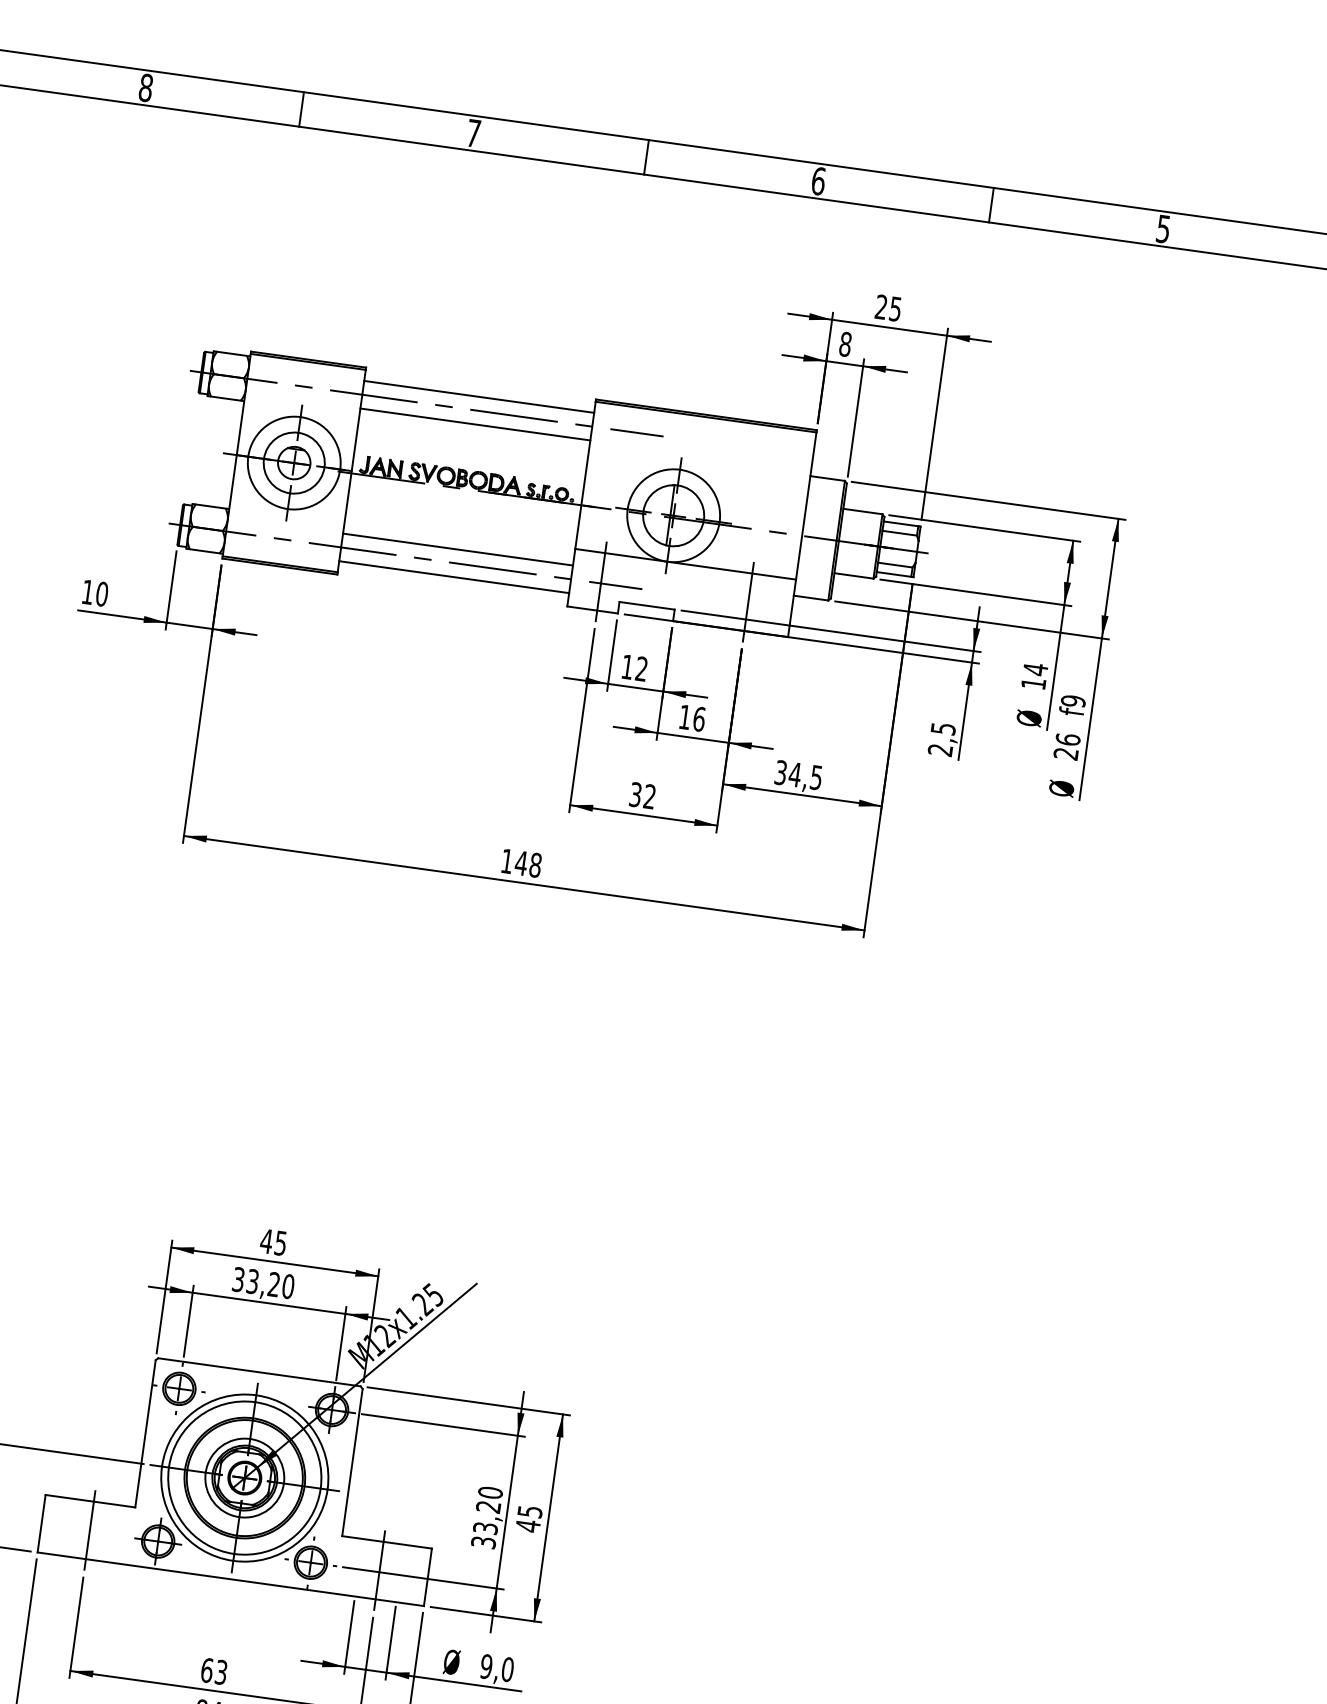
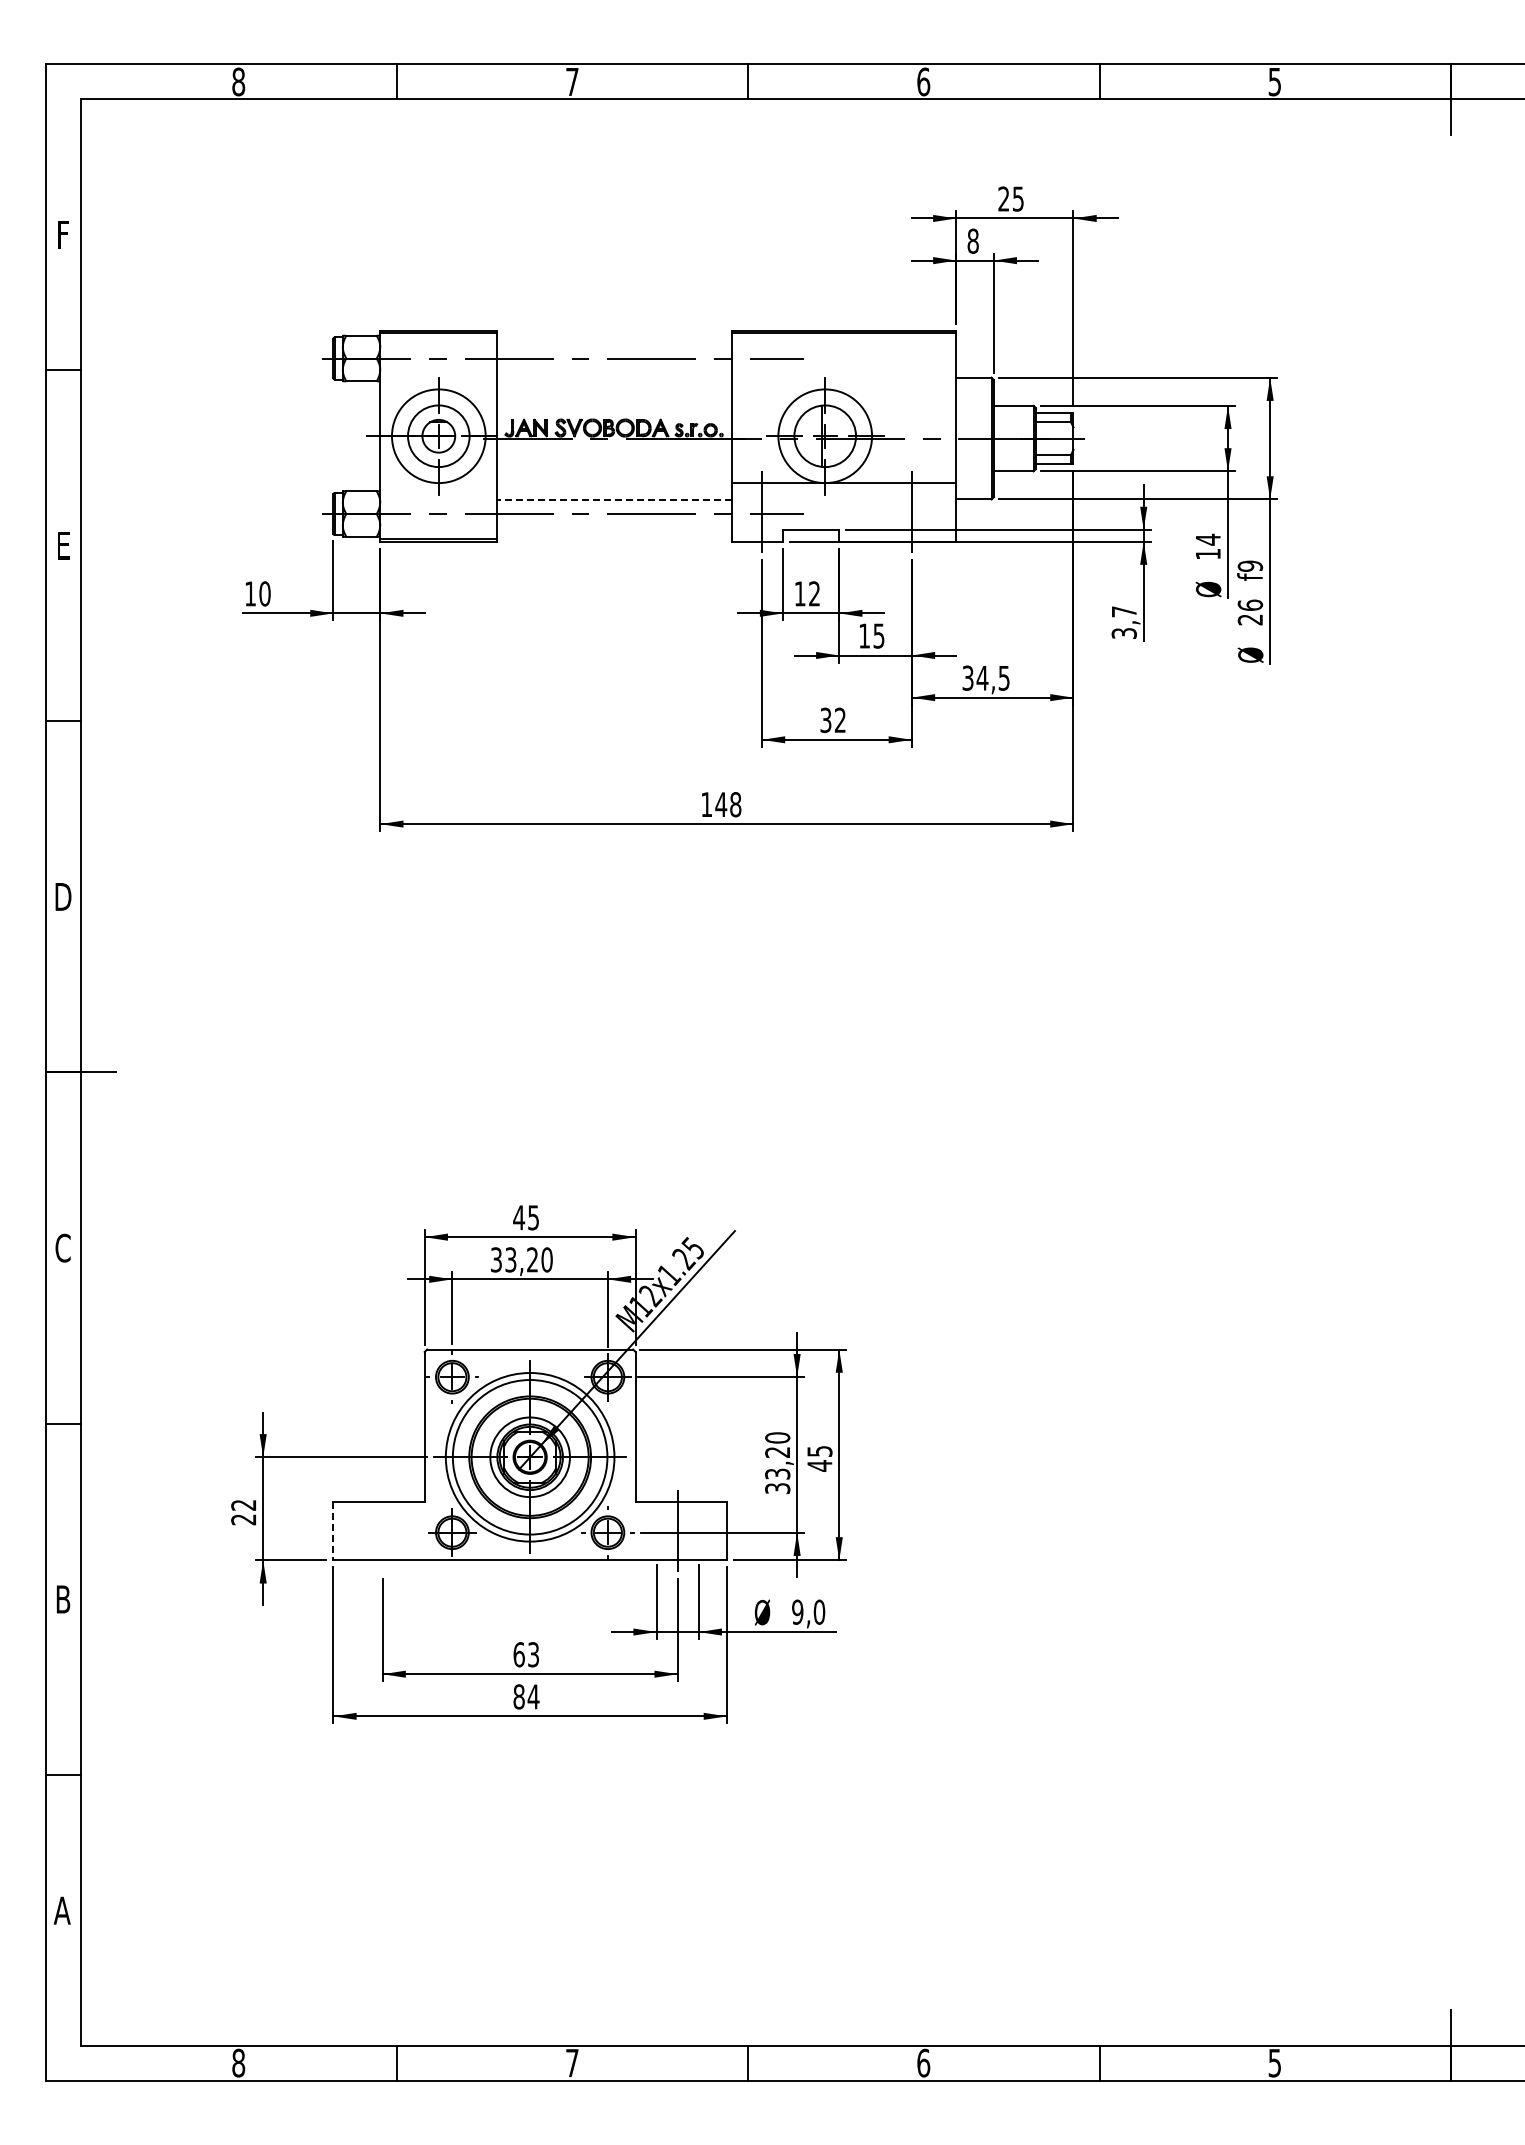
line: (479, 396) -> (614, 344), removed
line: (475, 424) -> (614, 372), removed
line: (457, 548) -> (613, 499), solid -> dashed
line: (454, 577) -> (614, 528), removed
text: (698, 718) -> (878, 635), 16 -> 15
text: (941, 739) -> (1123, 622), 2,5 -> 3,7
line: (41, 1524) -> (333, 1531), solid -> dashed
line: (89, 1530) -> (382, 1531), removed

